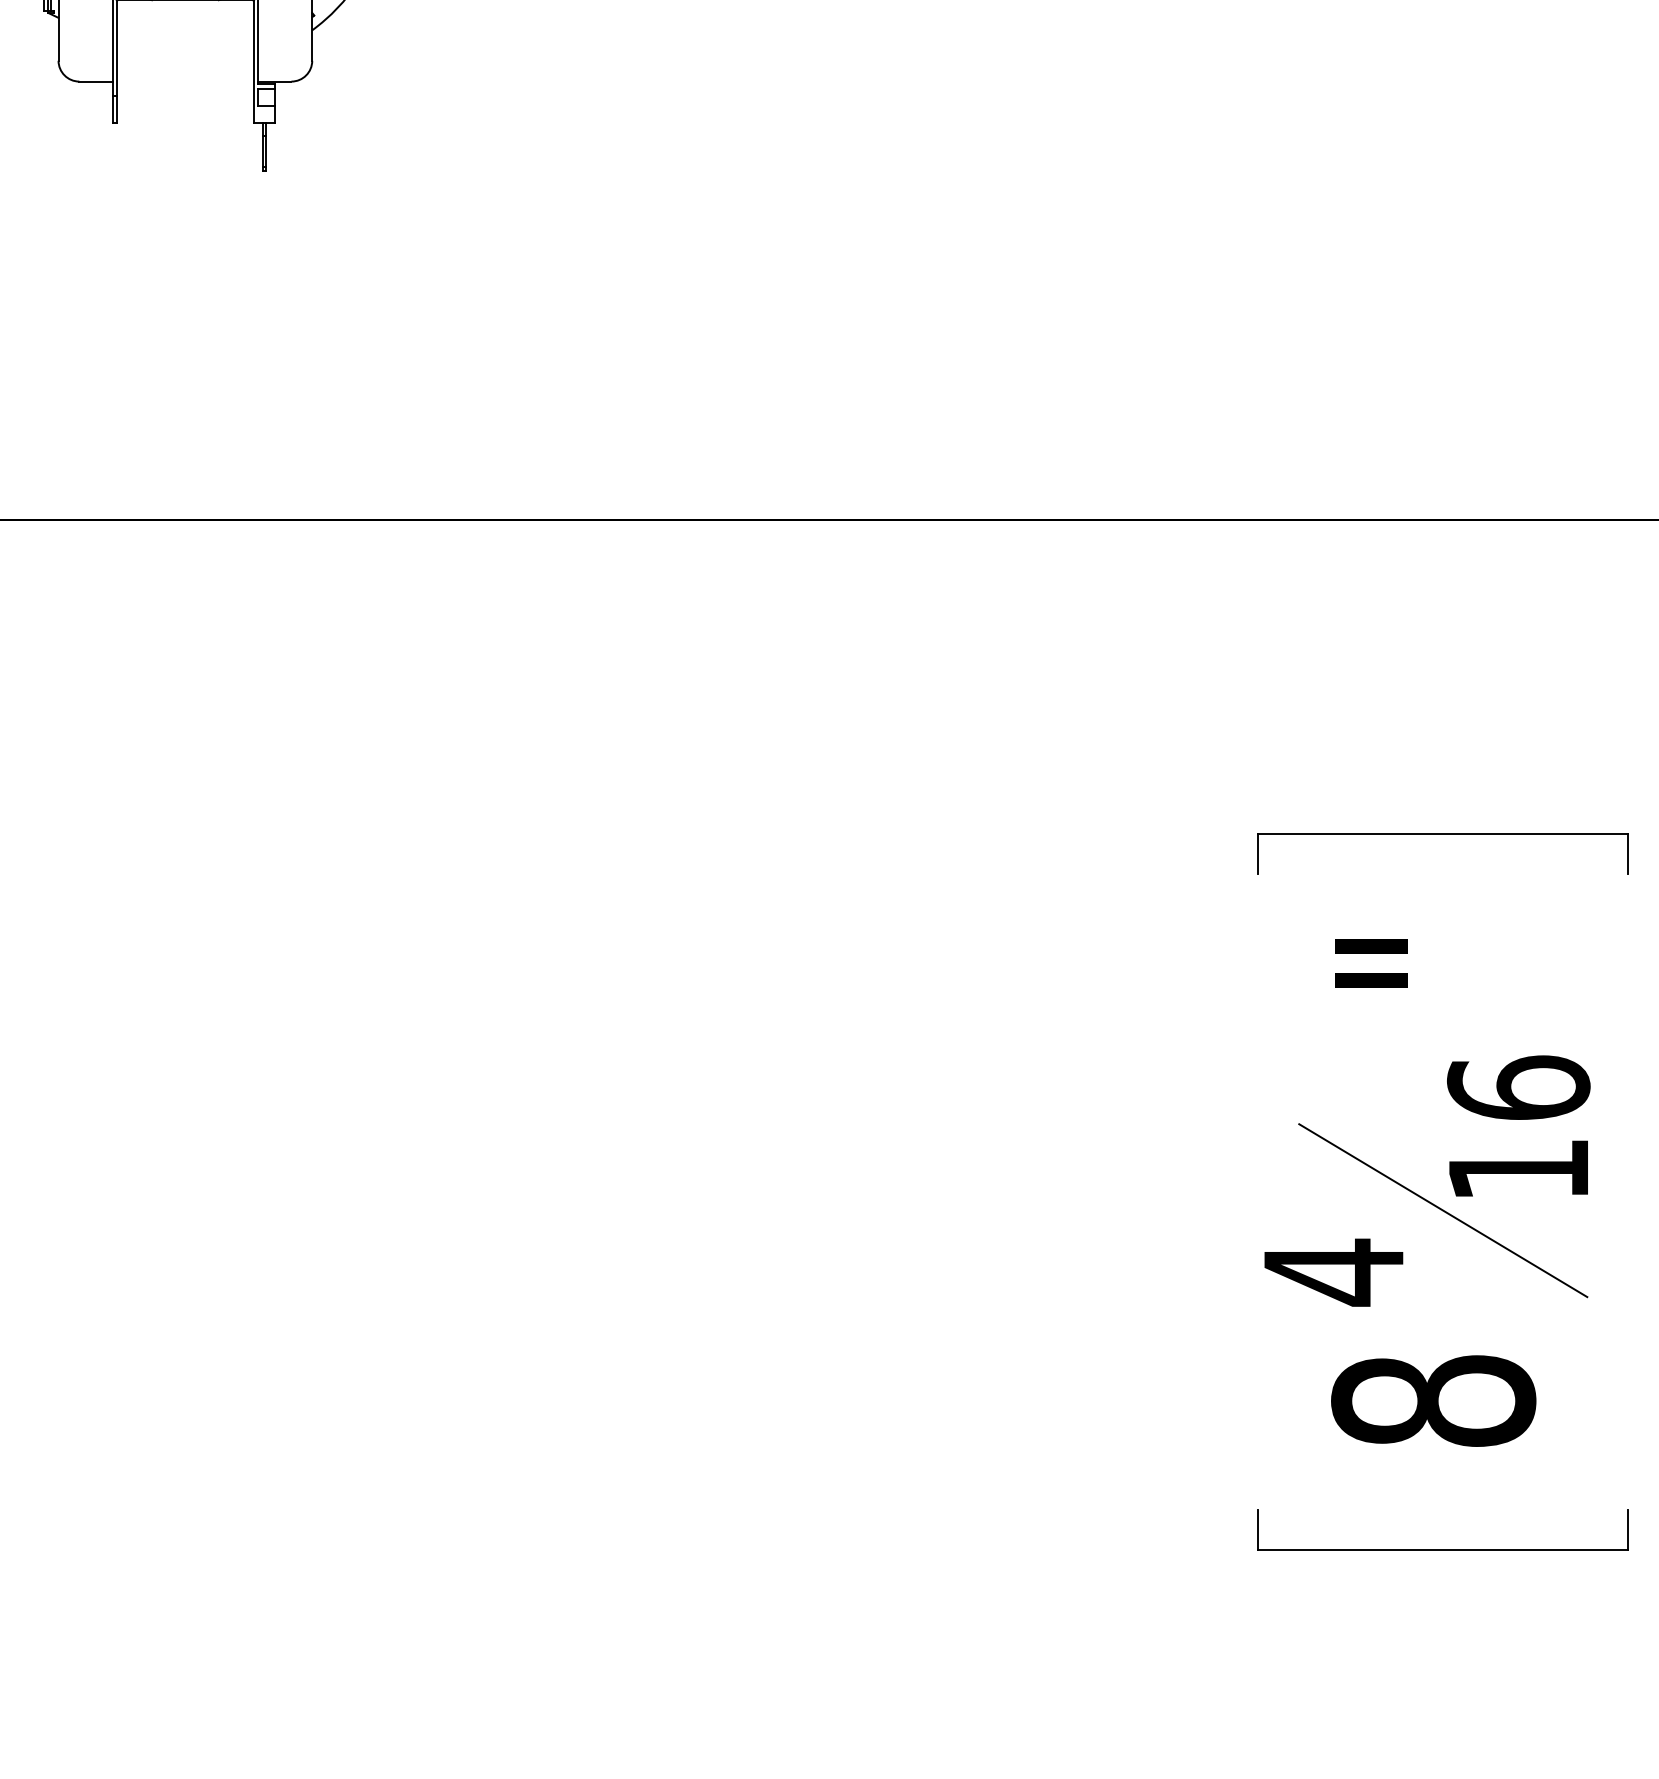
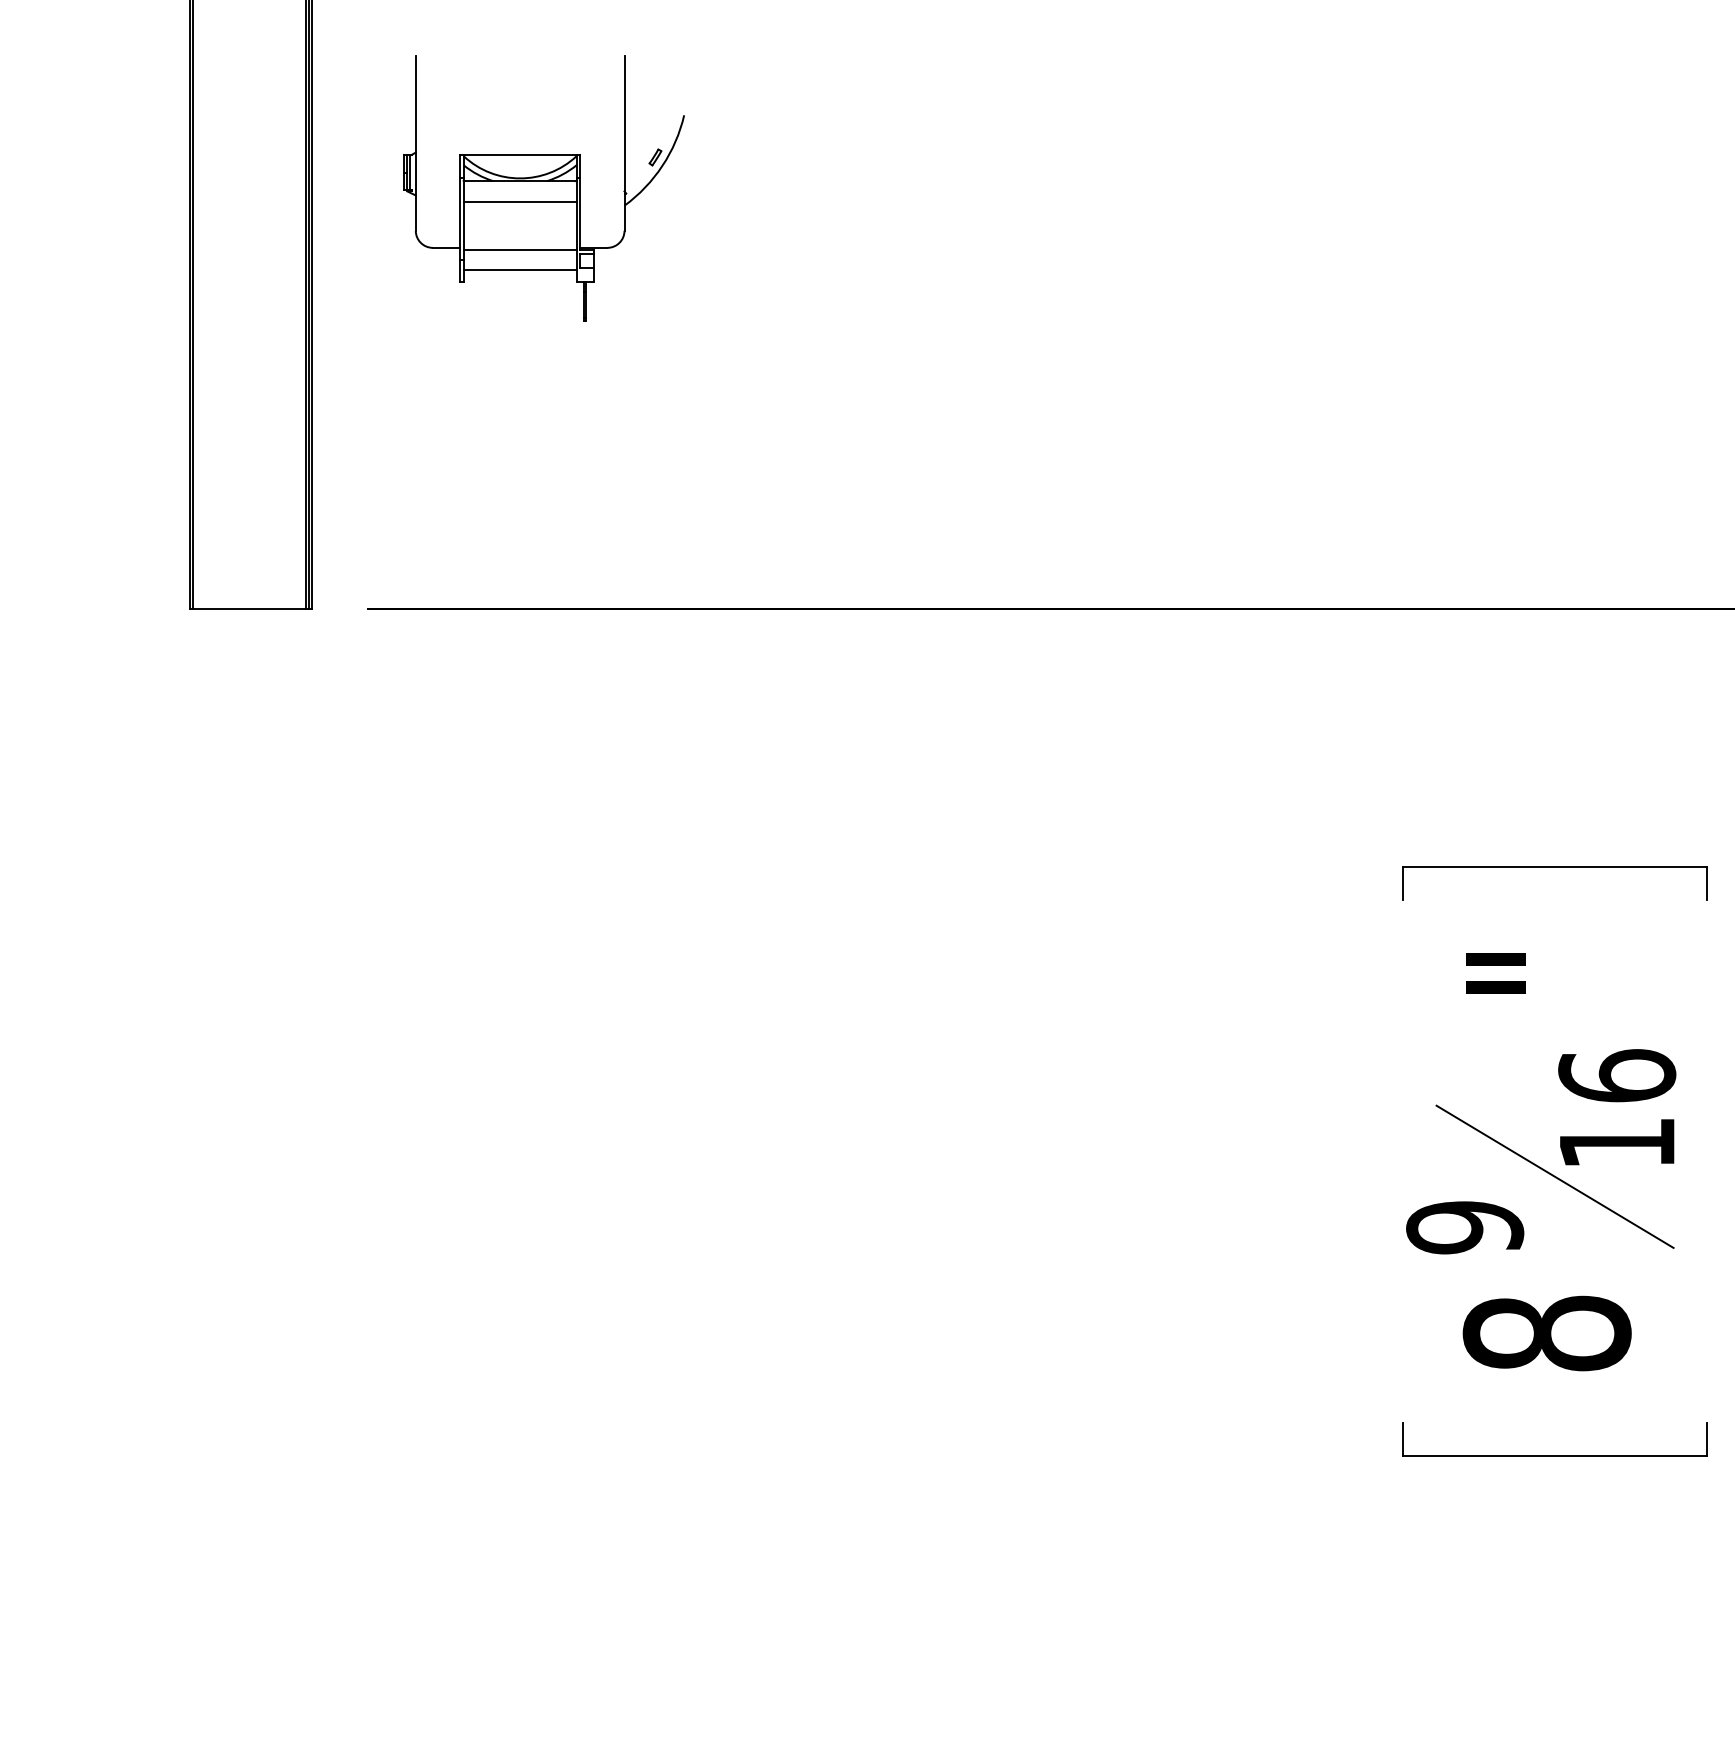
line: (184, 25) -> (519, 201), added
line: (184, 83) -> (519, 249), added
line: (184, 109) -> (519, 270), added
text: (1334, 1272) -> (1465, 1227), 4 -> 9

